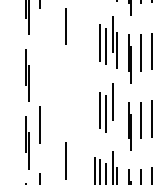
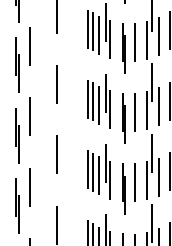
line: (95, 39) -> (87, 28), added
line: (39, 57) -> (29, 46), added
line: (65, 93) -> (56, 84), added
line: (95, 107) -> (87, 98), added
line: (117, 117) -> (110, 109), added

